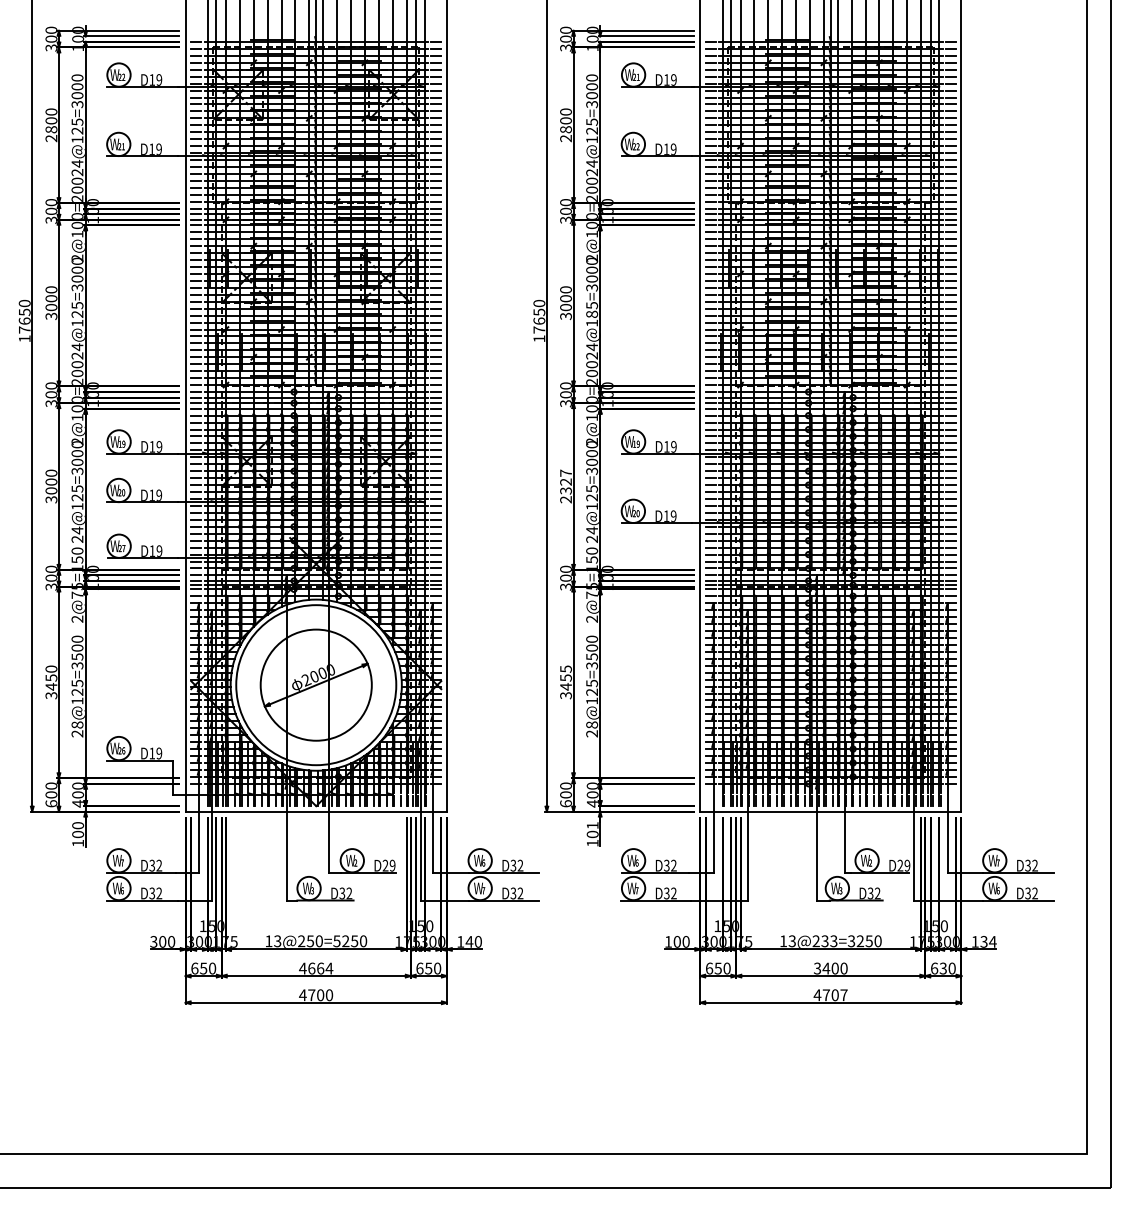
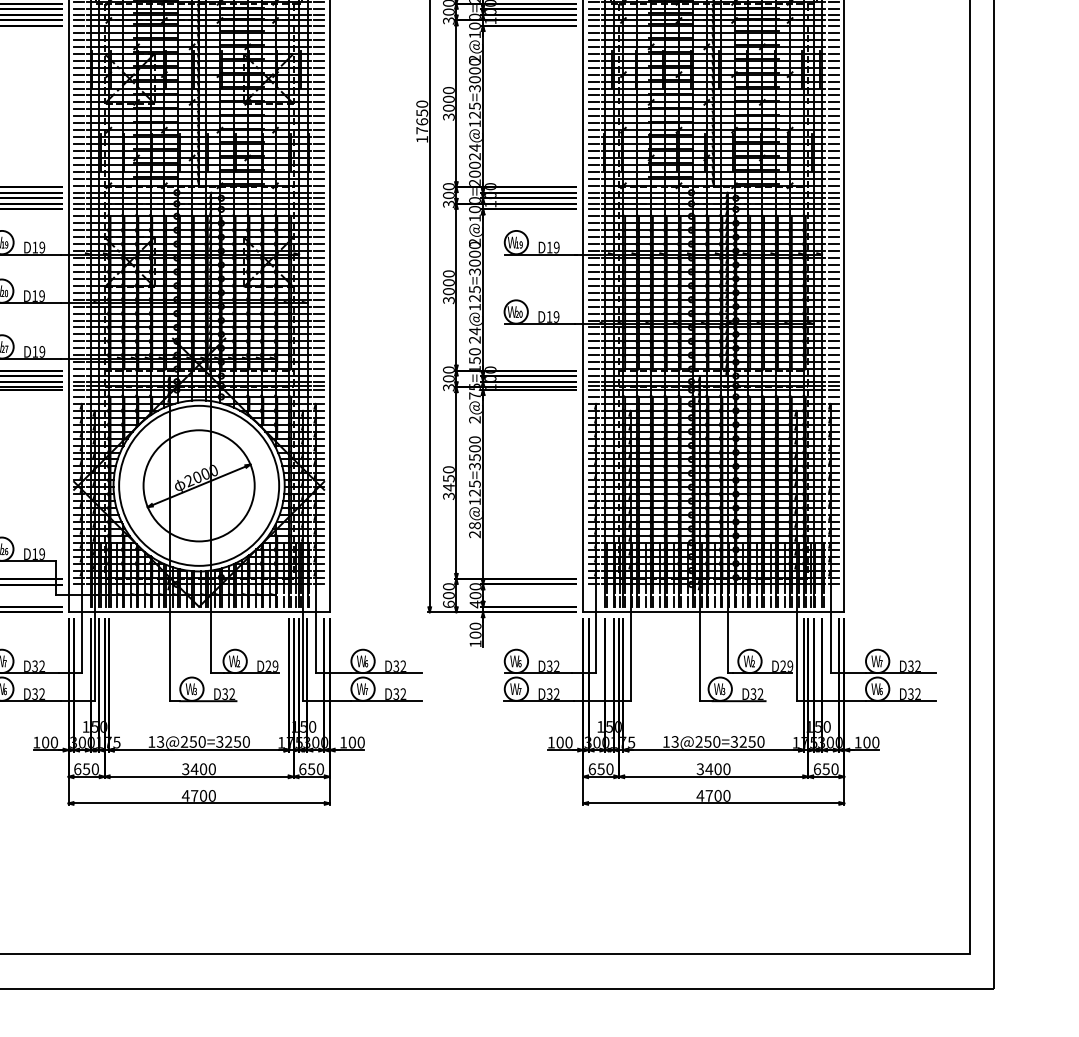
text: (592, 314) -> (475, 115), 24@185=3000 -> 24@125=3000
text: (565, 486) -> (448, 287), 2327 -> 3000
text: (565, 668) -> (448, 469), 3455 -> 3450
text: (592, 825) -> (475, 626), 101 -> 100
text: (336, 940) -> (219, 741), 13@250=5250 -> 13@250=3250
text: (153, 941) -> (36, 742), 300 -> 100
text: (469, 941) -> (352, 742), 140 -> 100
text: (829, 941) -> (712, 742), 13@233=3250 -> 13@250=3250
text: (988, 941) -> (871, 742), 134 -> 100
text: (943, 967) -> (826, 768), 630 -> 650
text: (316, 968) -> (199, 769), 4664 -> 3400
text: (843, 995) -> (726, 796), 4707 -> 4700

